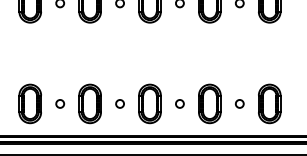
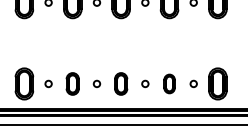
part: (89, 103) -> (72, 83), size x0.7
part: (149, 103) -> (120, 83), size x0.7
part: (209, 103) -> (169, 83), size x0.6

